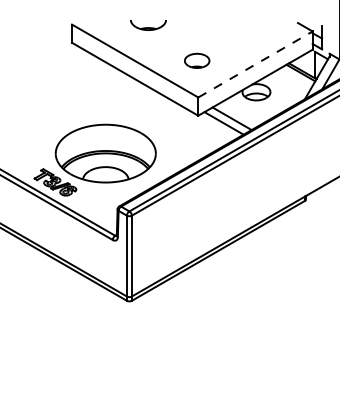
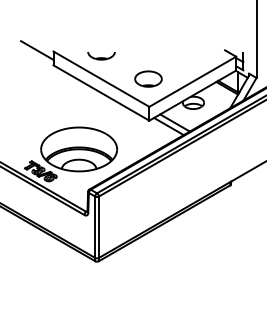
line: (50, 23) -> (37, 50), added
part: (148, 25) -> (101, 56), moved
part: (197, 60) -> (148, 78), size x1.43
line: (256, 64) -> (193, 81), dashed -> solid

